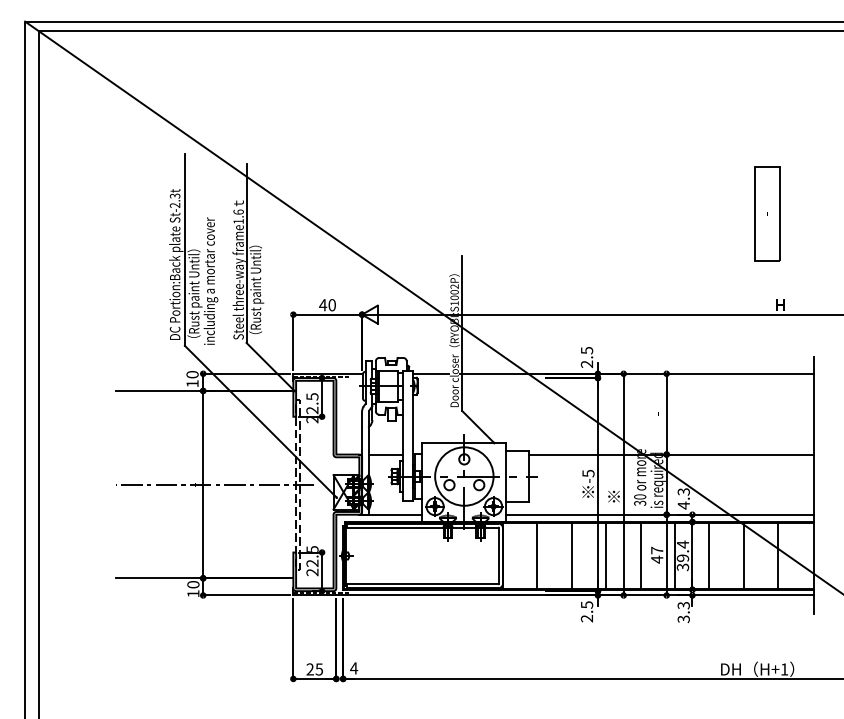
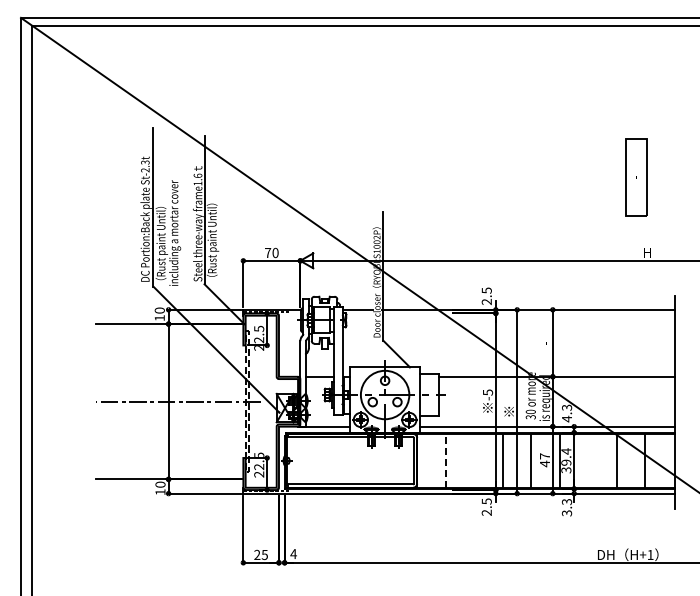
text: (322, 304) -> (267, 252), 40 -> 70
line: (537, 555) -> (445, 460), solid -> dashed
line: (572, 555) -> (474, 460), removed
line: (709, 555) -> (588, 460), removed

